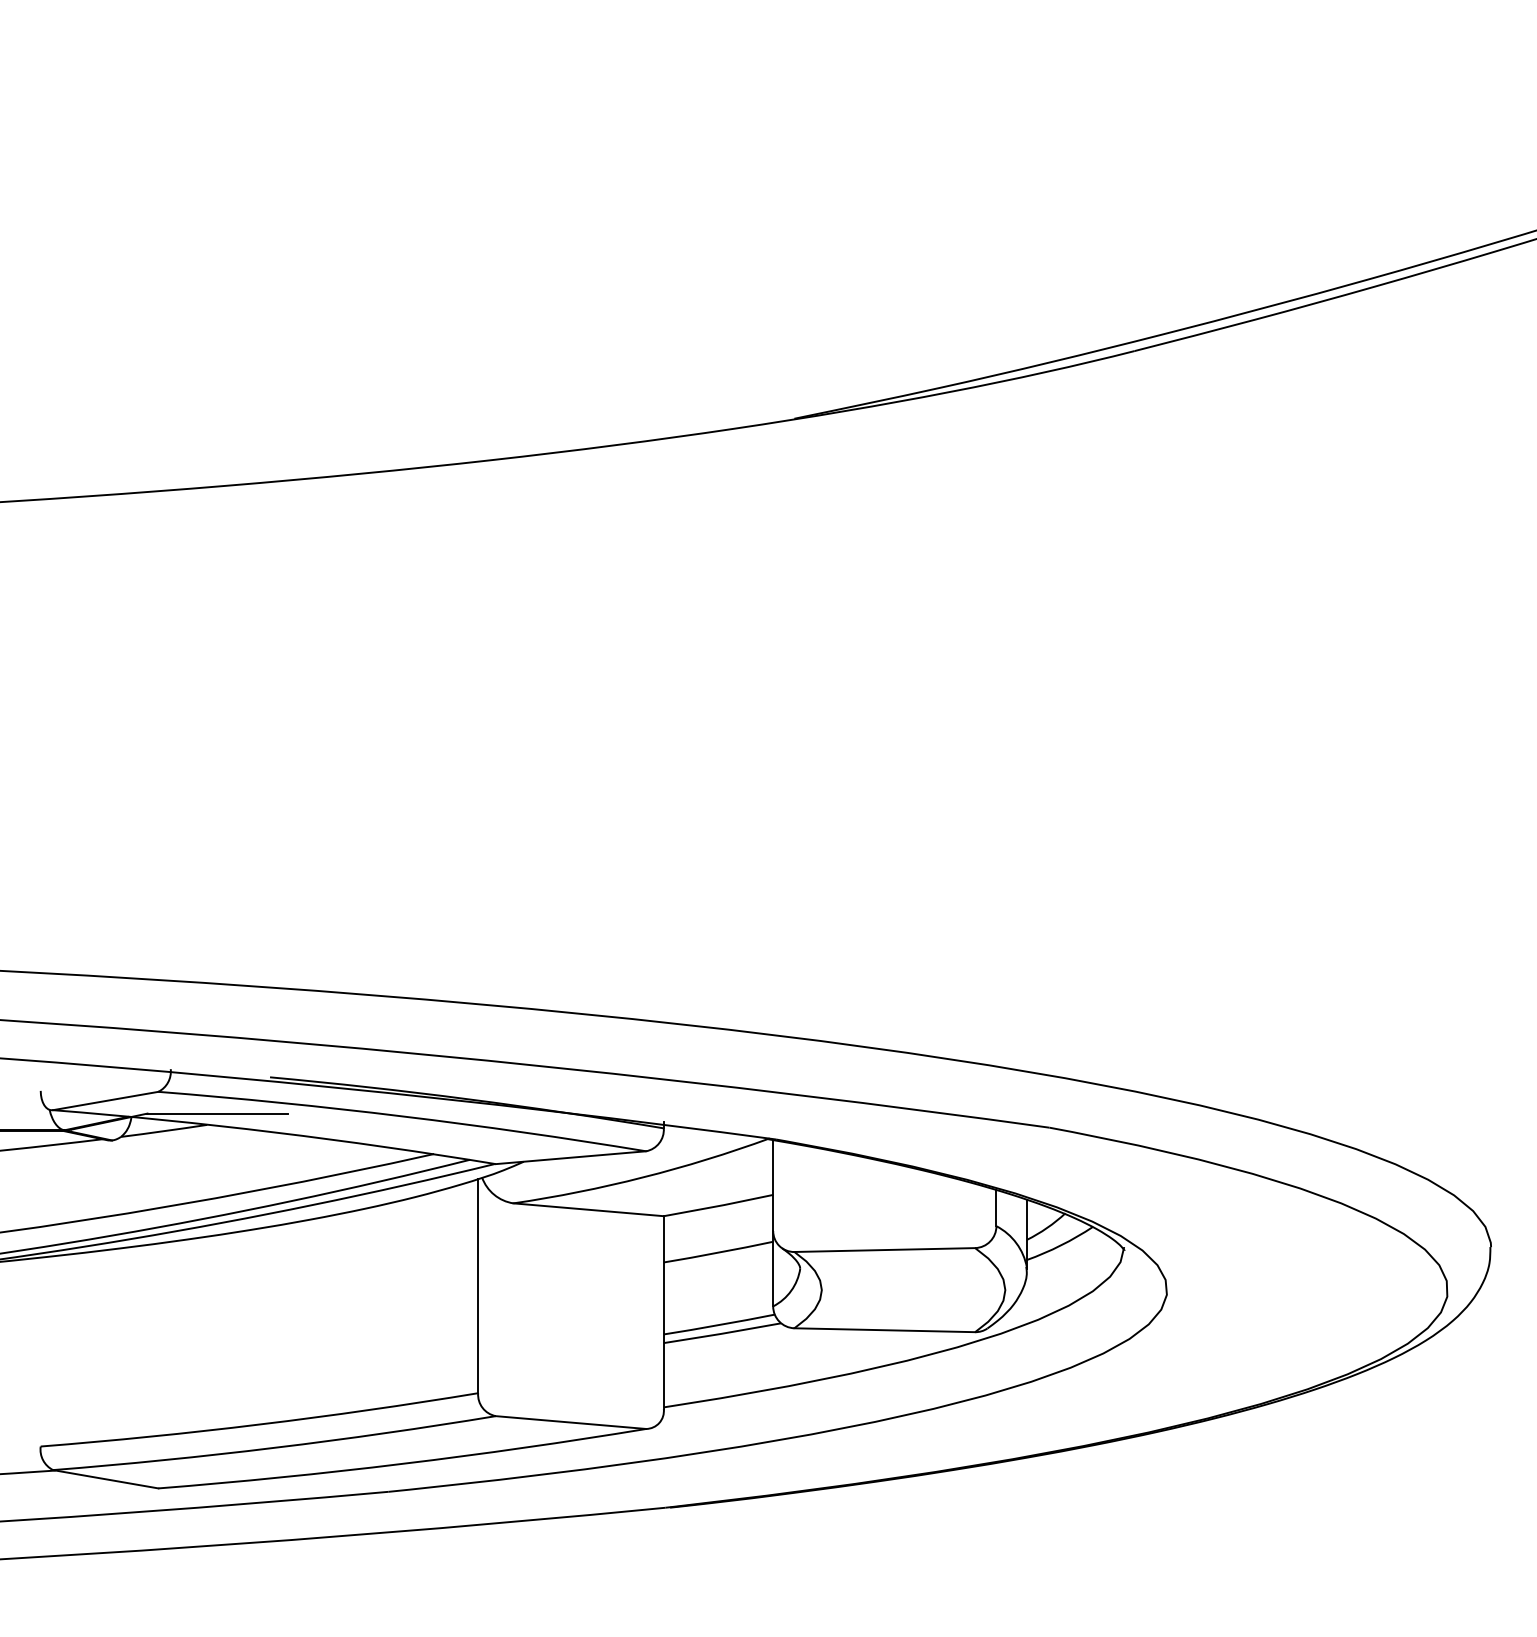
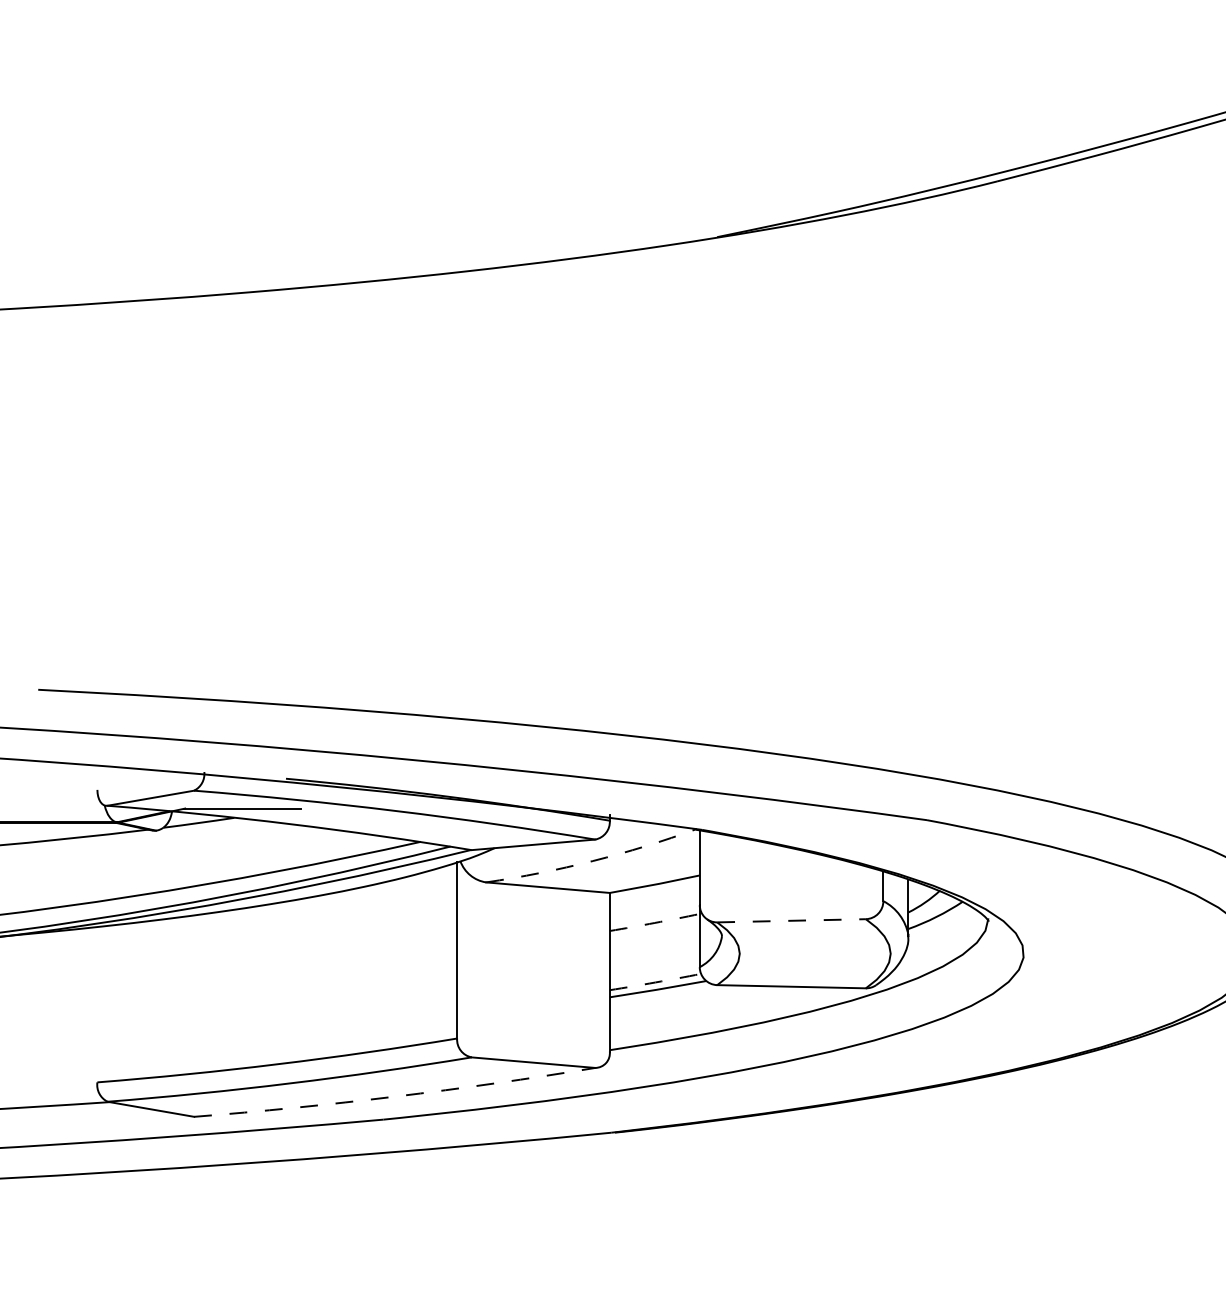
arc: (643, 1177) -> (593, 861), solid -> dashed
line: (885, 1250) -> (792, 921), solid -> dashed
arc: (718, 1252) -> (654, 922), solid -> dashed
arc: (719, 1325) -> (655, 982), solid -> dashed
arc: (402, 1463) -> (394, 1096), solid -> dashed

